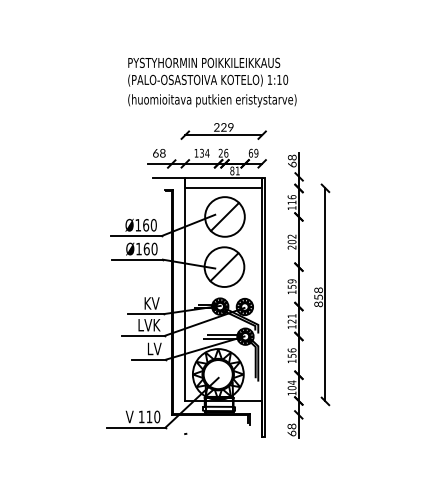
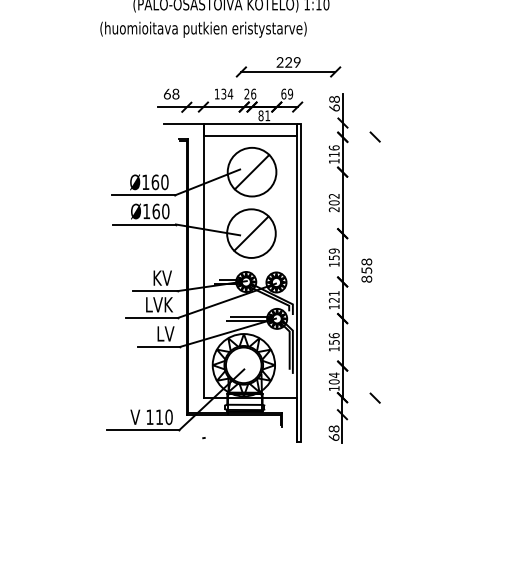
text: (212, 100) -> (203, 29), moved
part: (223, 131) -> (288, 67), moved
line: (325, 294) -> (375, 267), removed

